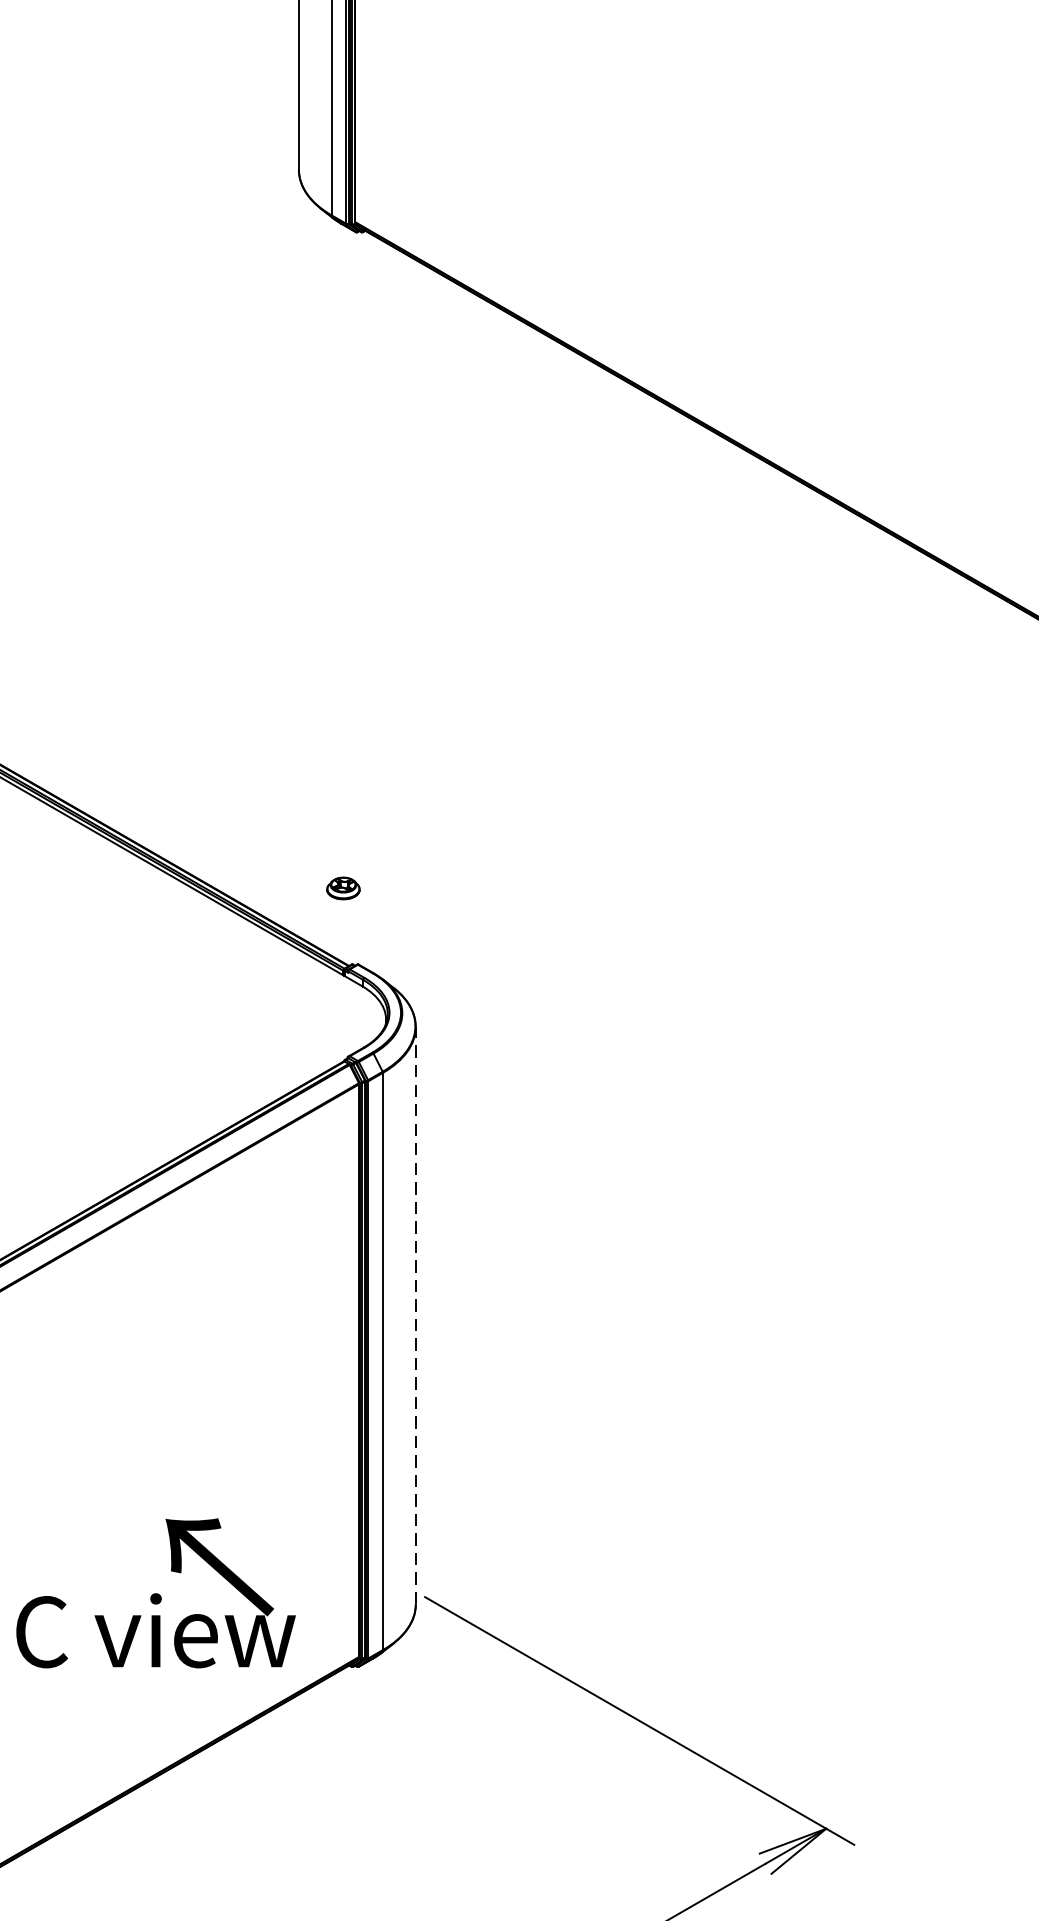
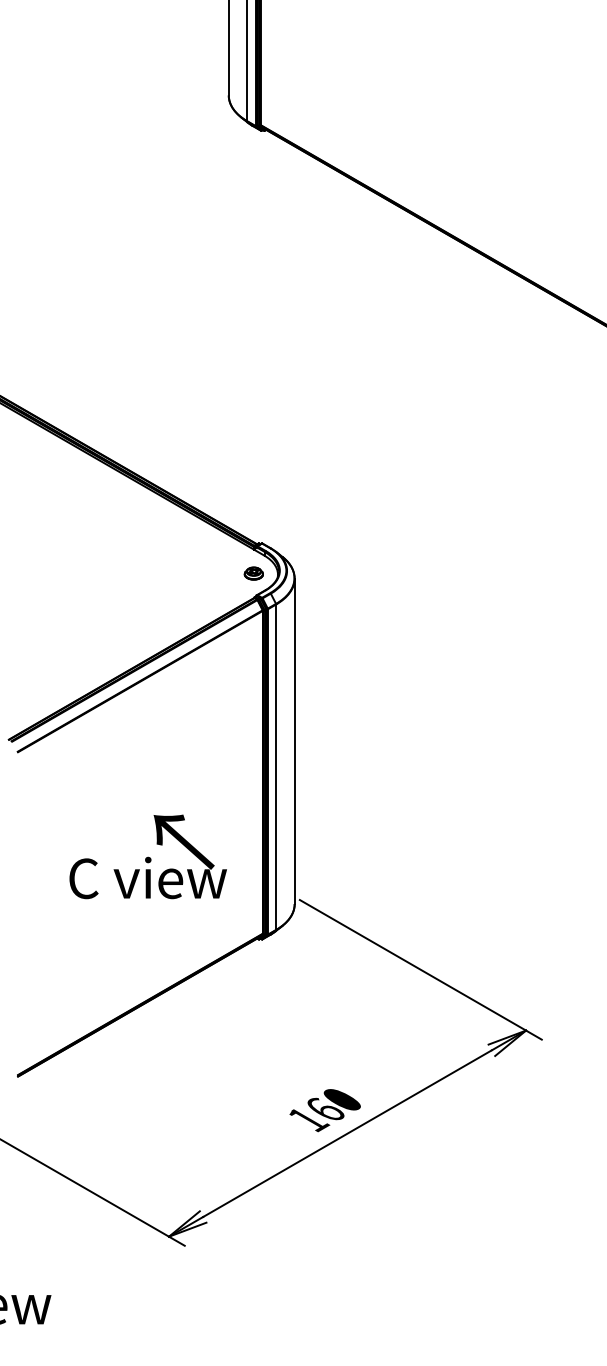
part: (342, 888) -> (253, 573), moved
line: (415, 1315) -> (294, 741), dashed -> solid
text: (154, 1592) -> (147, 856), moved

